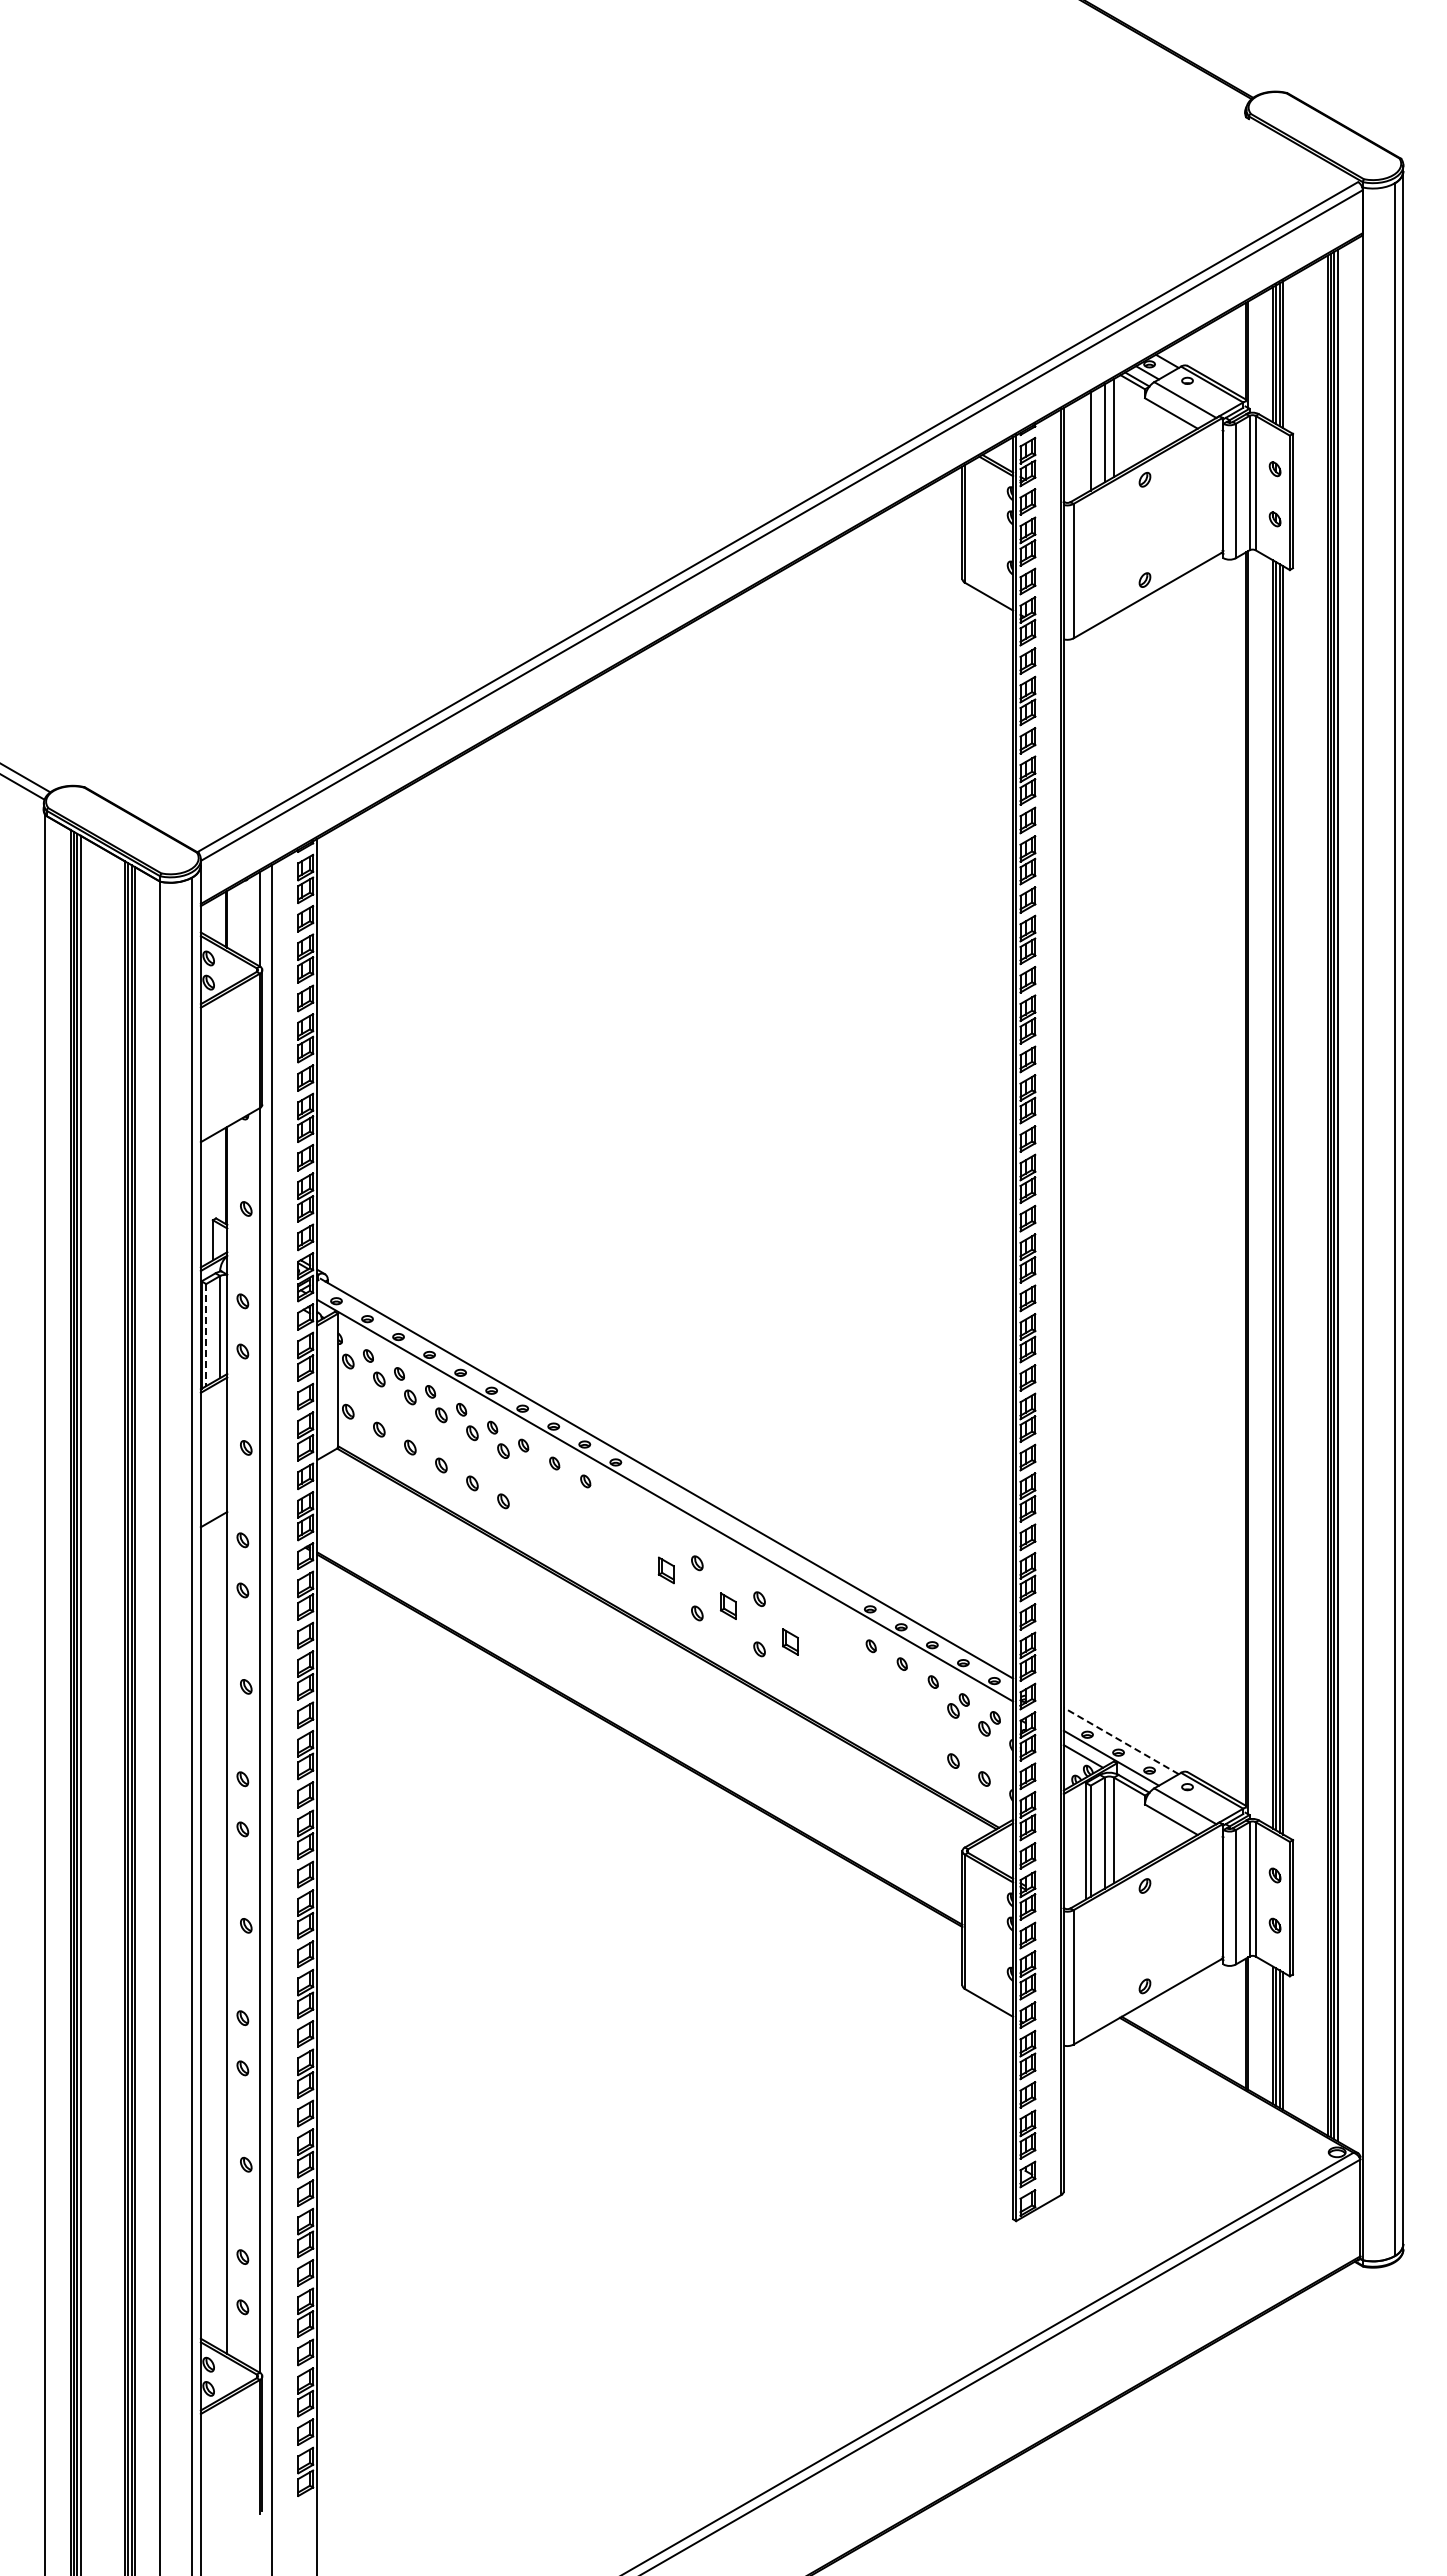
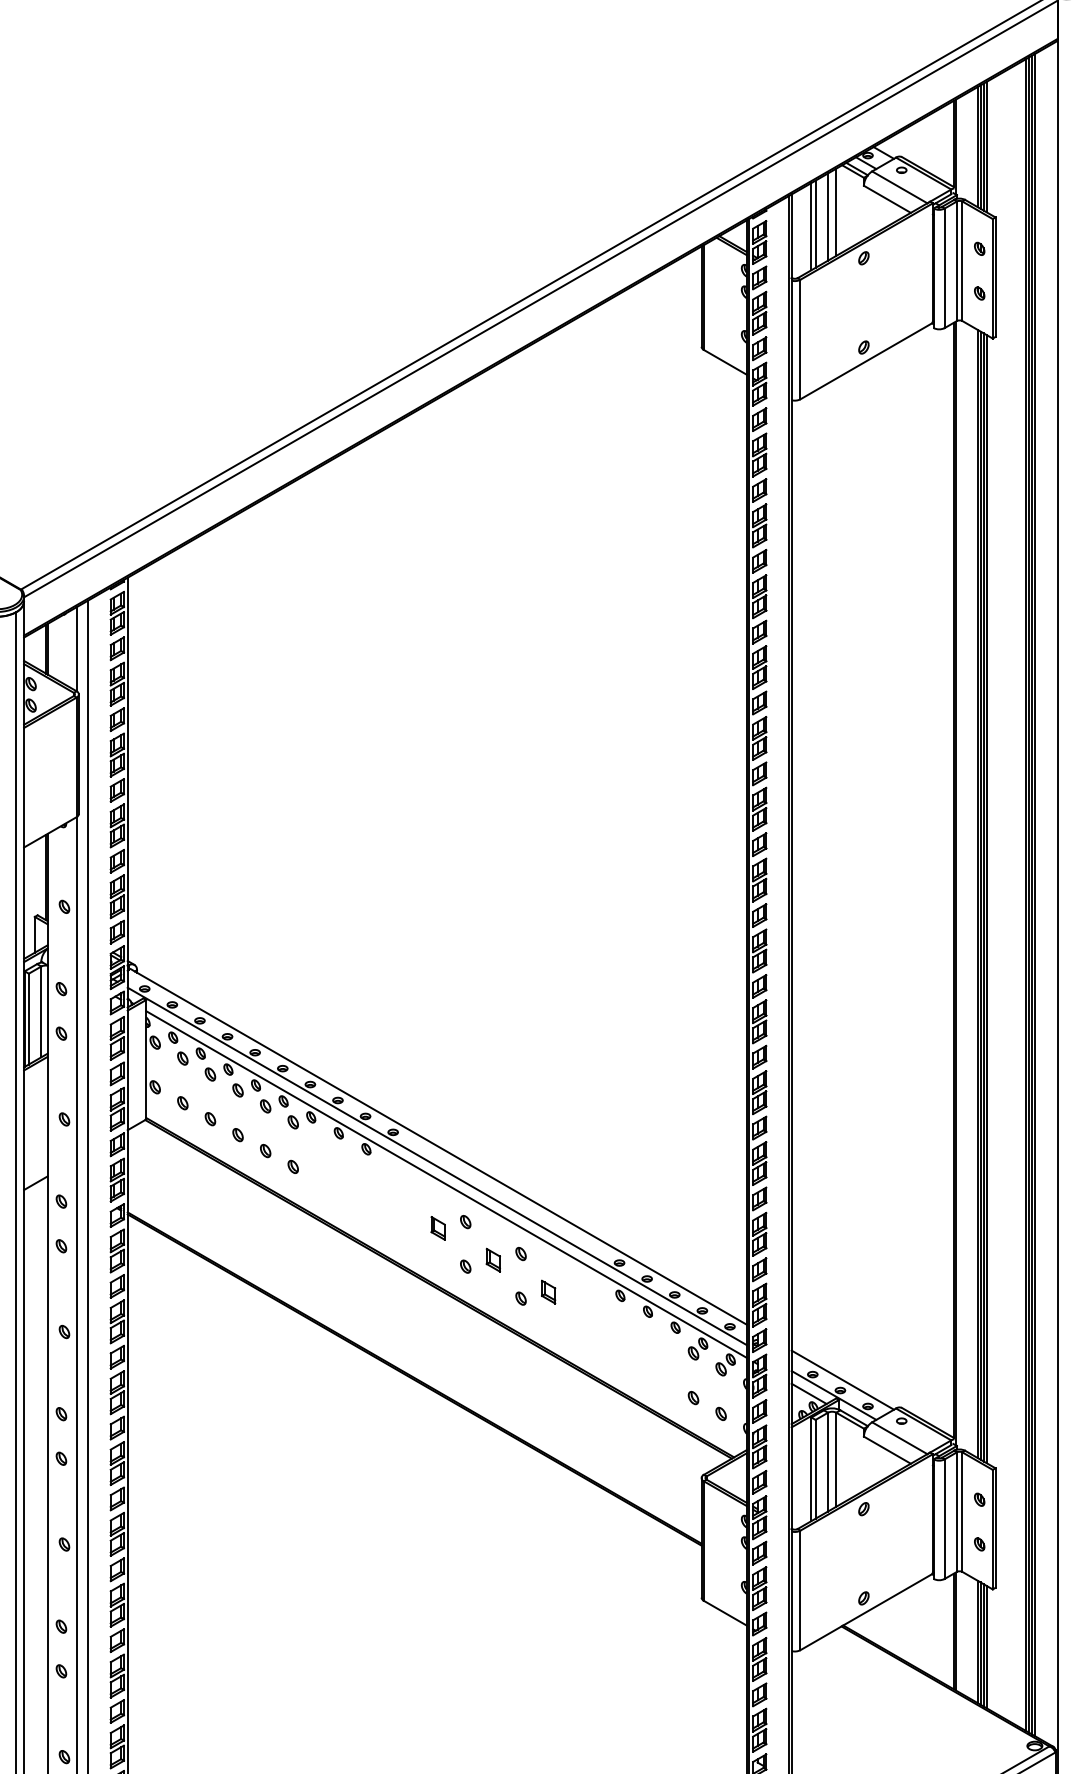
line: (1086, 444) -> (811, 226), added
line: (206, 1335) -> (29, 1019), dashed -> solid
line: (675, 1520) -> (446, 1184), added
line: (1120, 1740) -> (842, 1379), dashed -> solid

